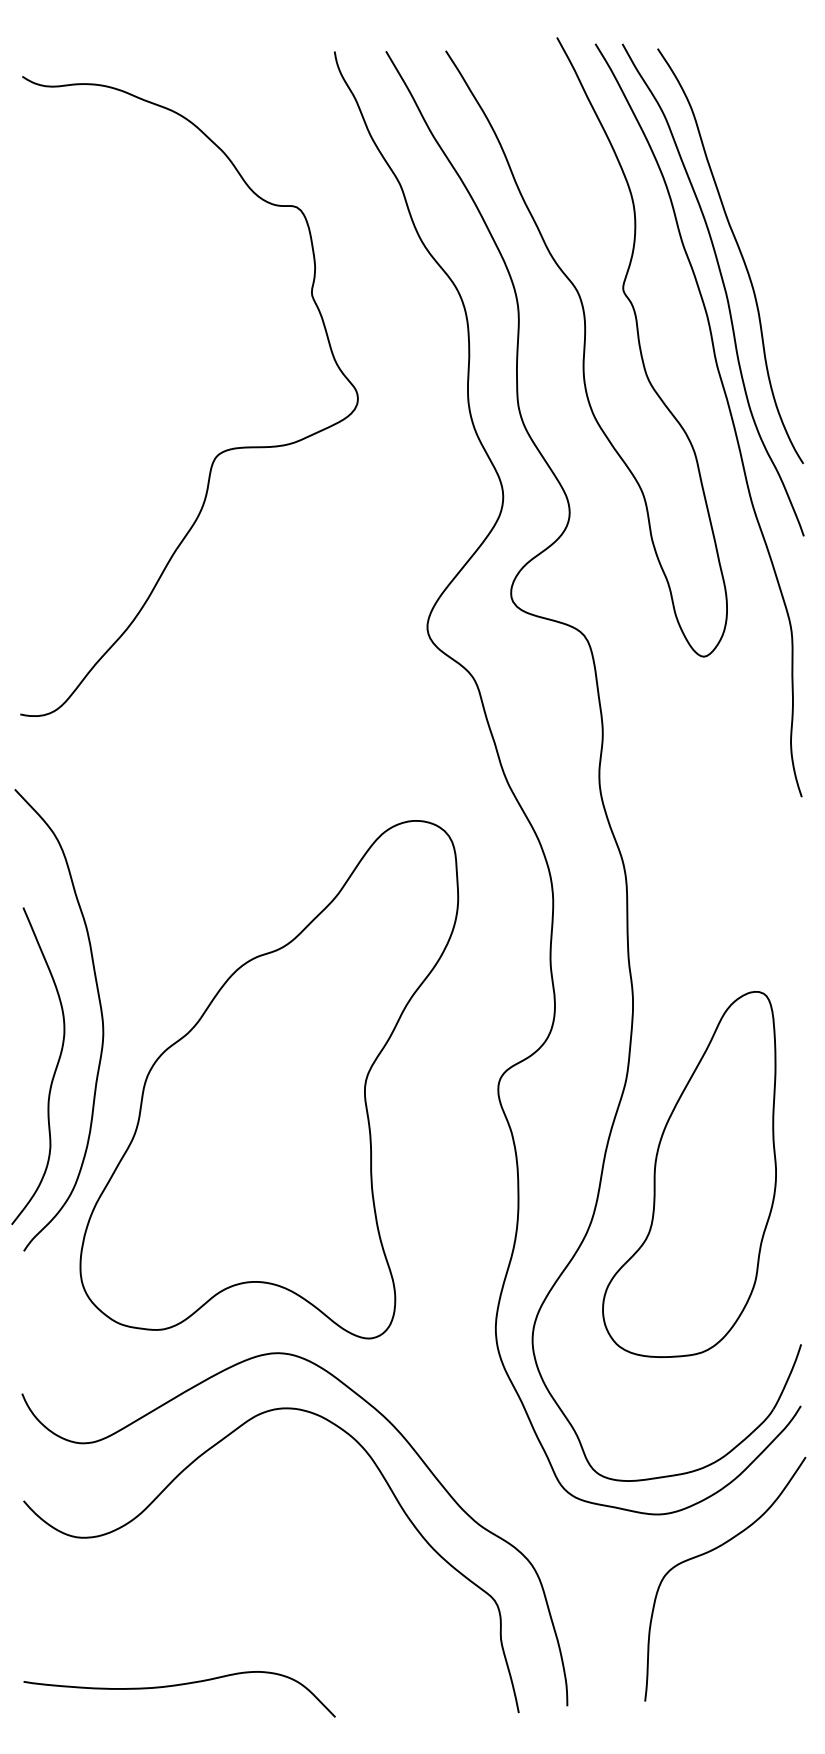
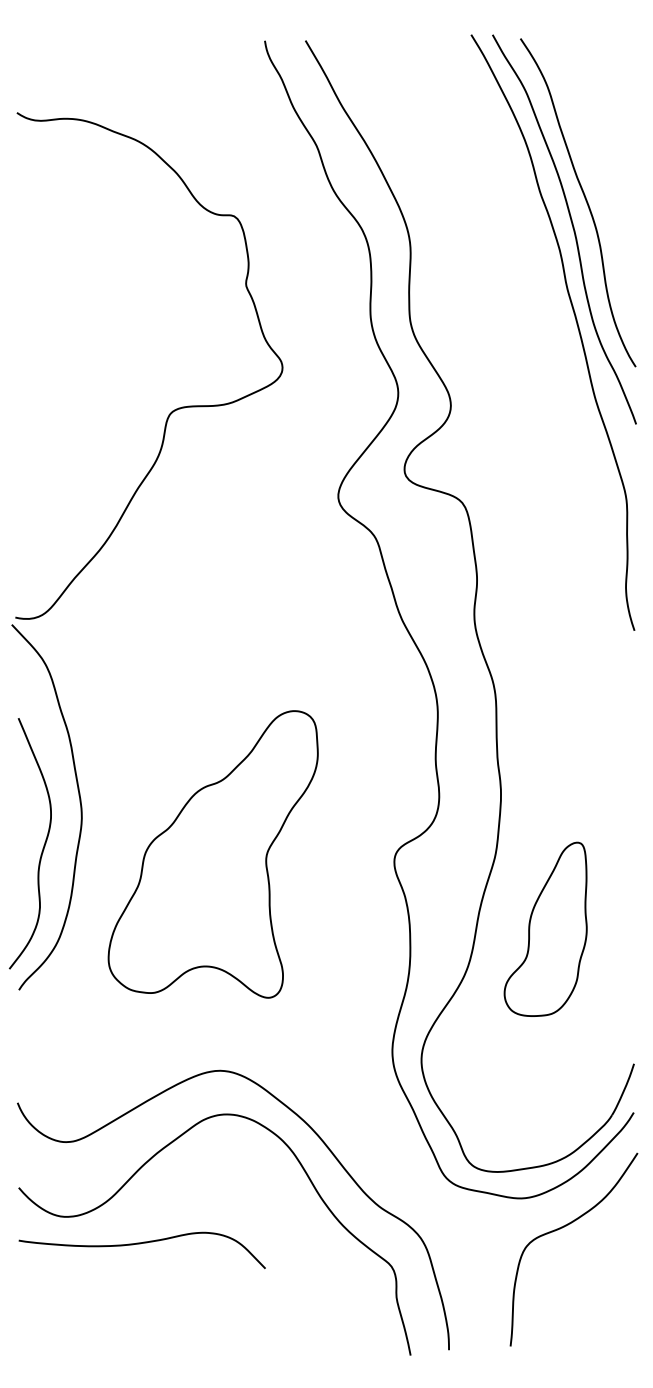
curve: (585, 347) -> (463, 275), removed
curve: (221, 451) -> (174, 409), moved
part: (269, 1079) -> (213, 854), size x0.7
part: (689, 1174) -> (545, 929), size x0.6
curve: (176, 1686) -> (139, 1244), moved

